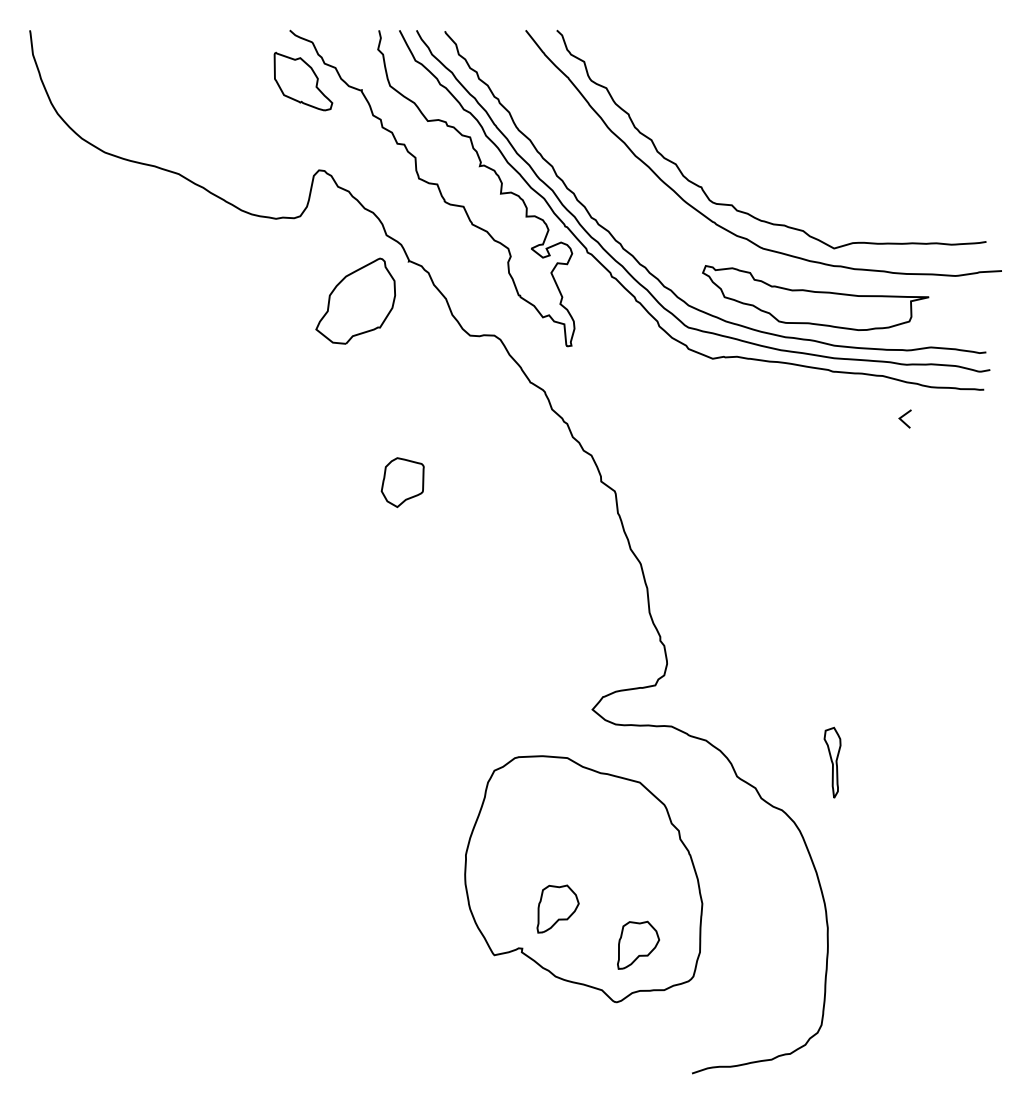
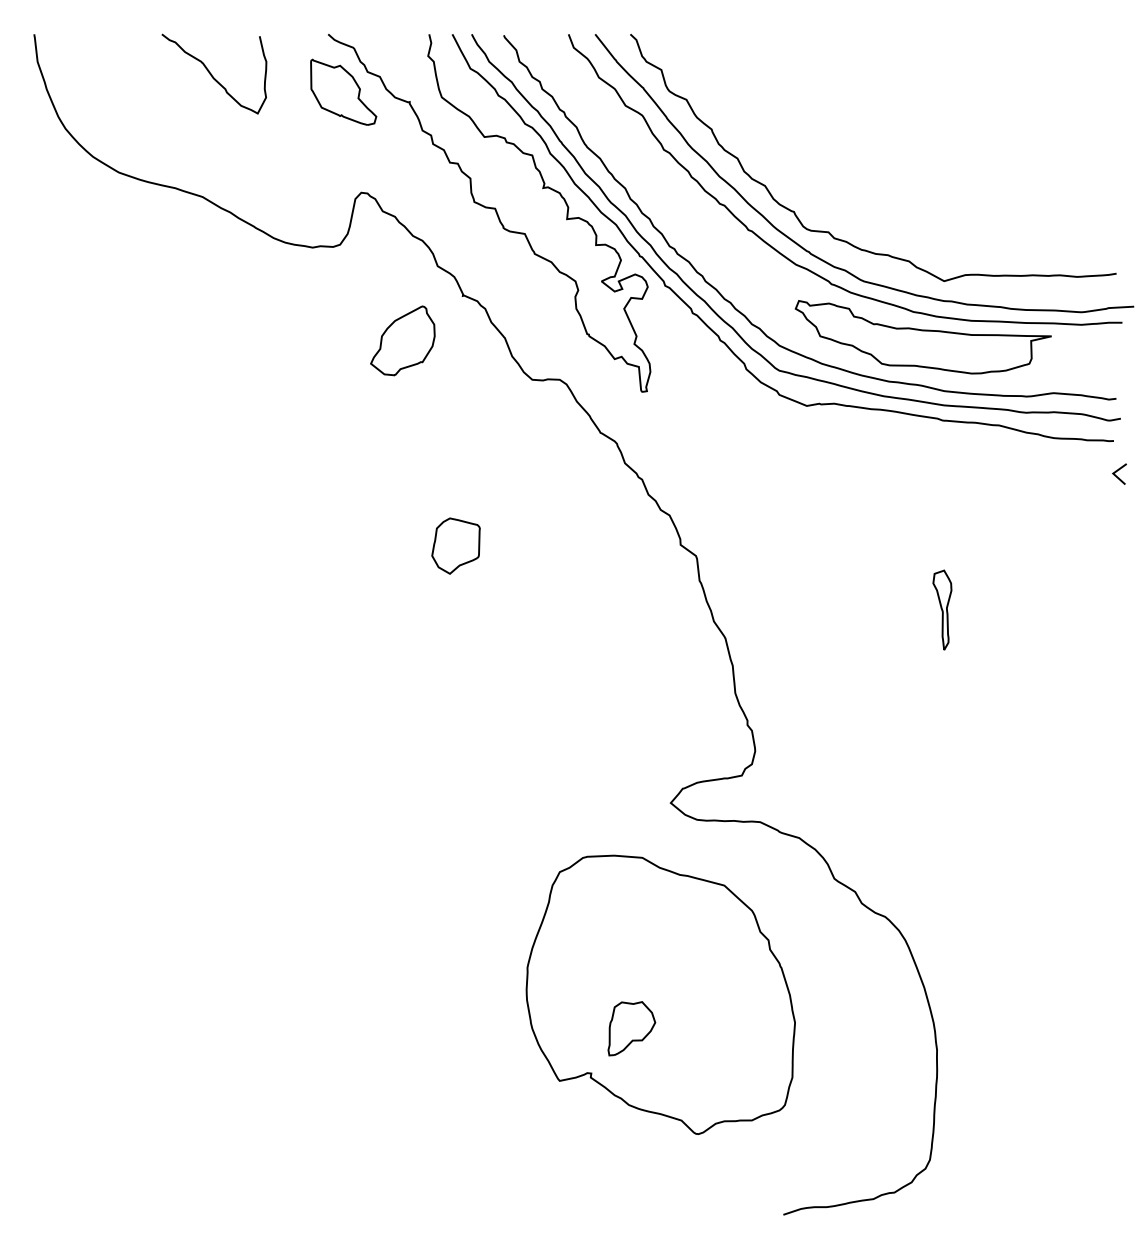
curve: (187, 65) -> (212, 74), added
curve: (709, 235) -> (803, 266), added
part: (355, 300) -> (402, 340), size x0.71
line: (903, 416) -> (1117, 471), moved
part: (832, 762) -> (942, 609), moved
part: (638, 945) -> (722, 1069), removed

